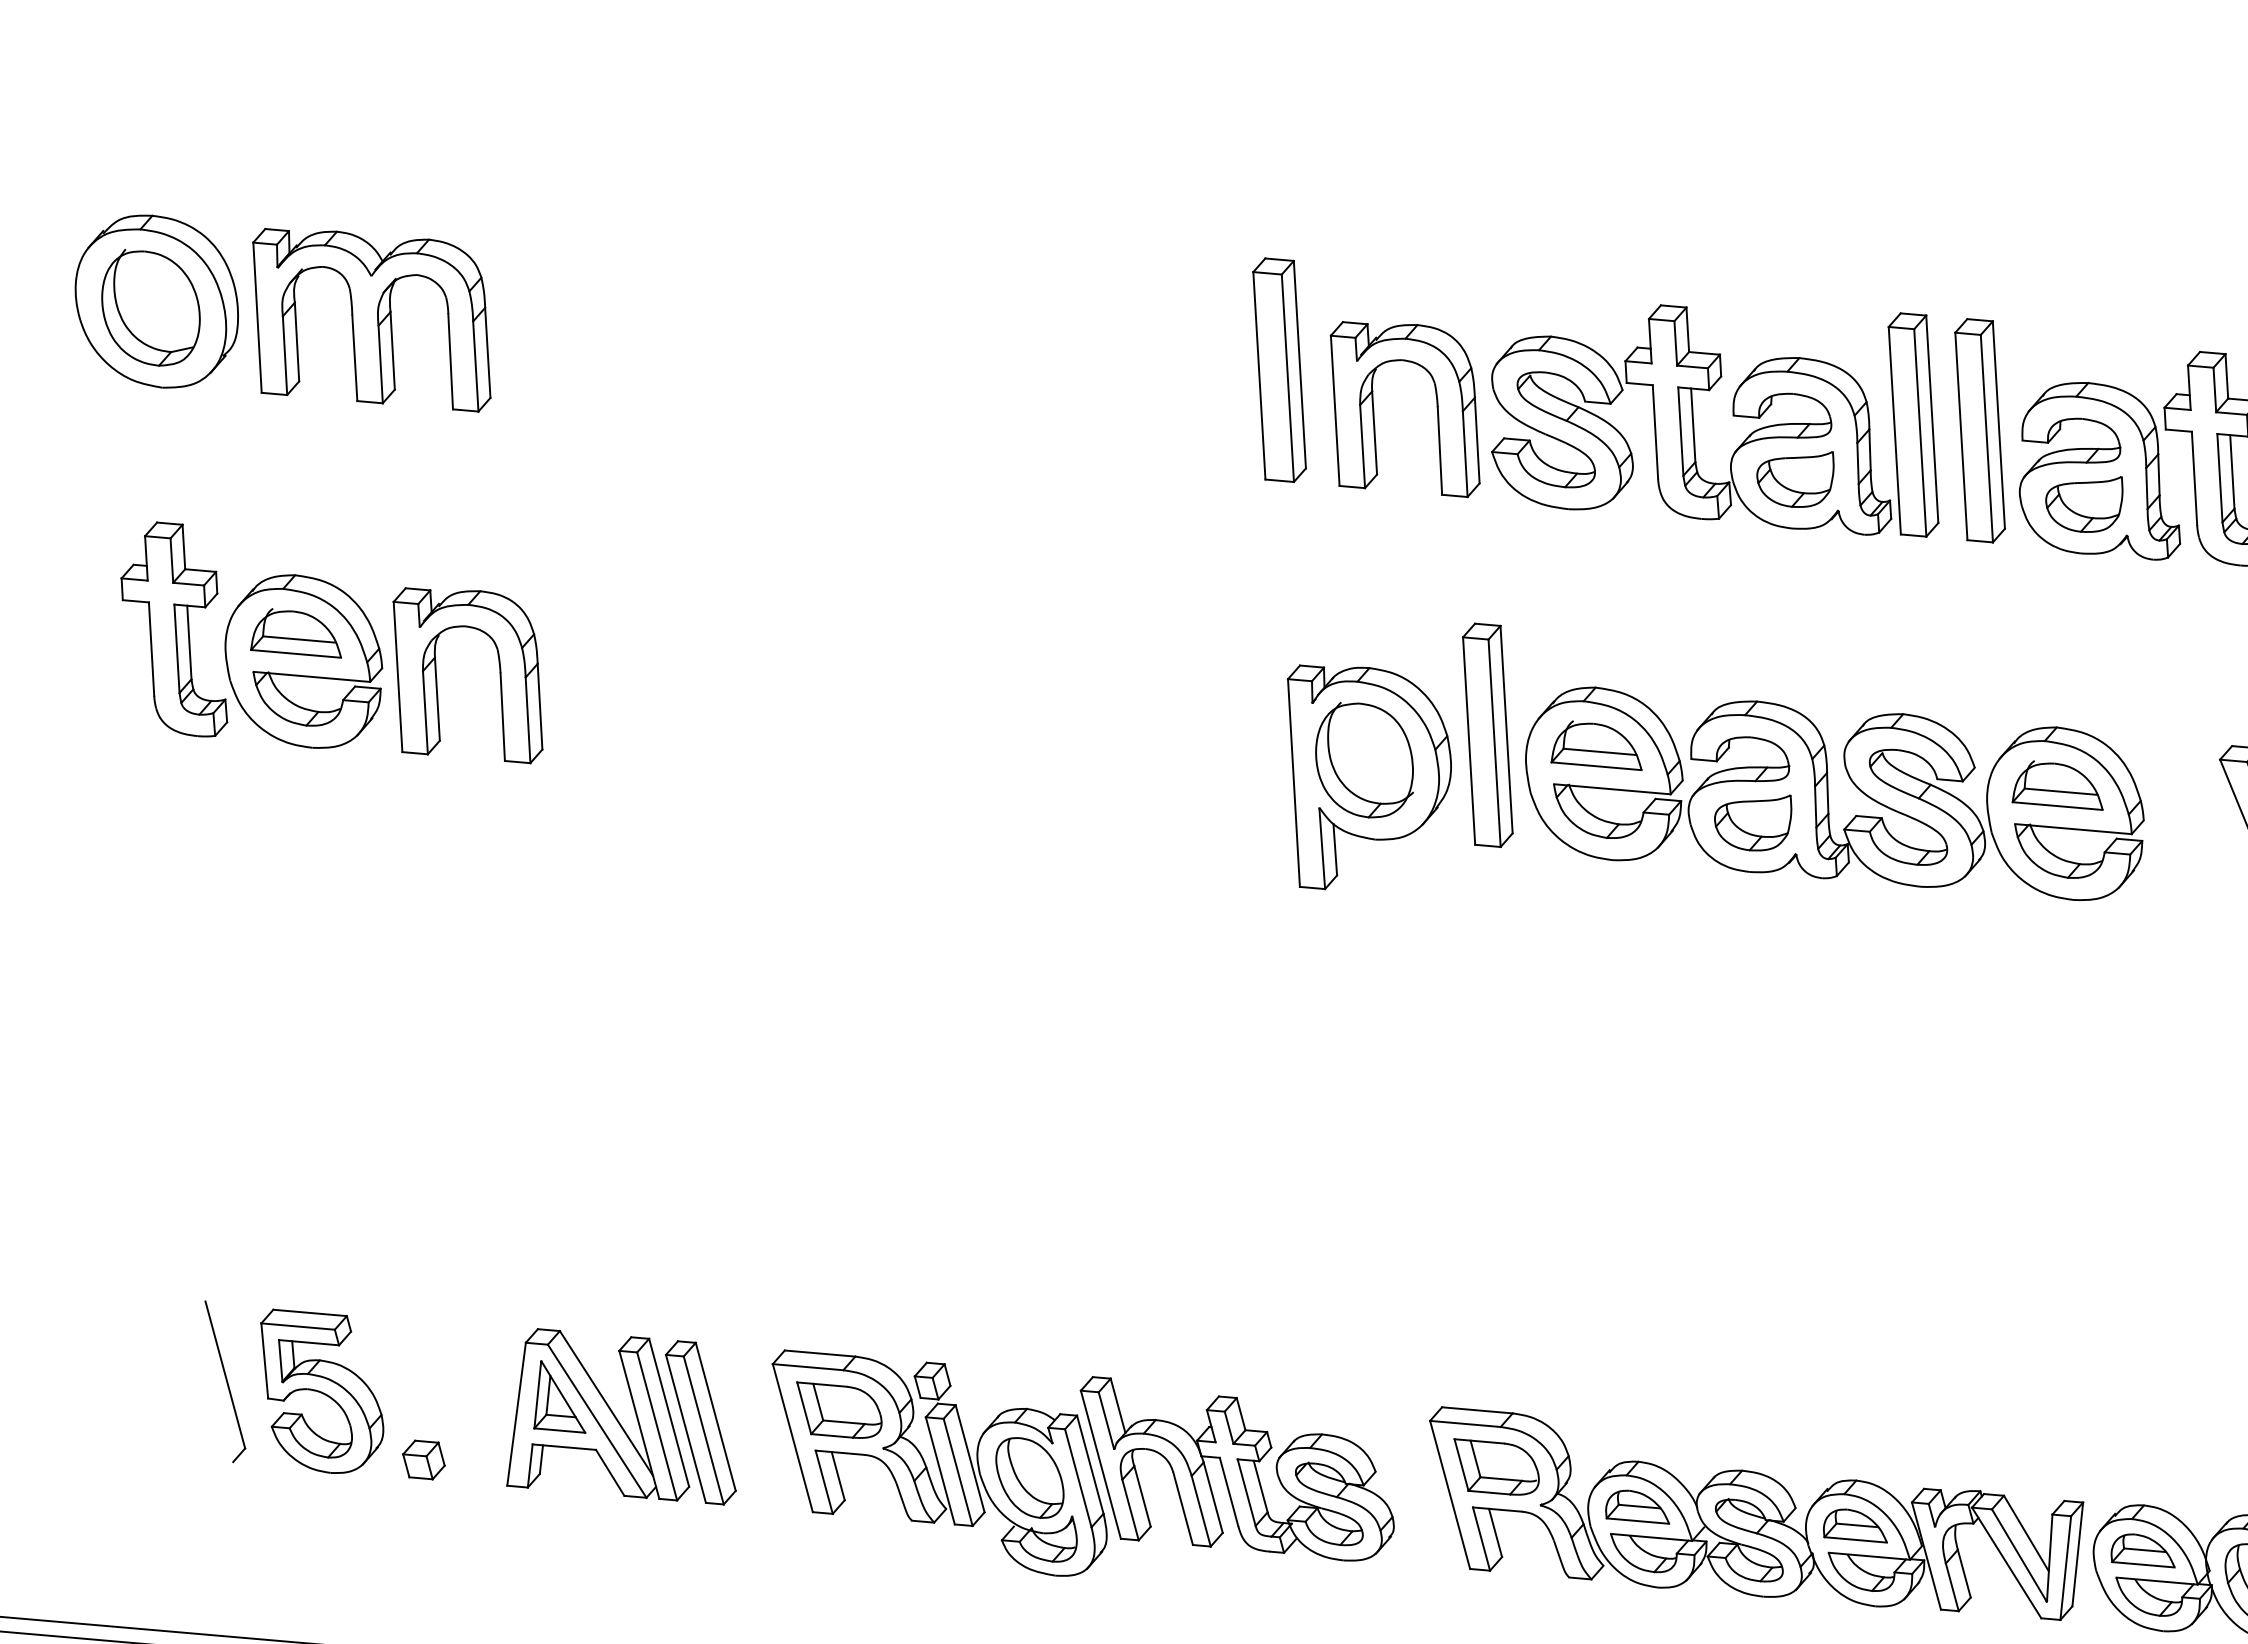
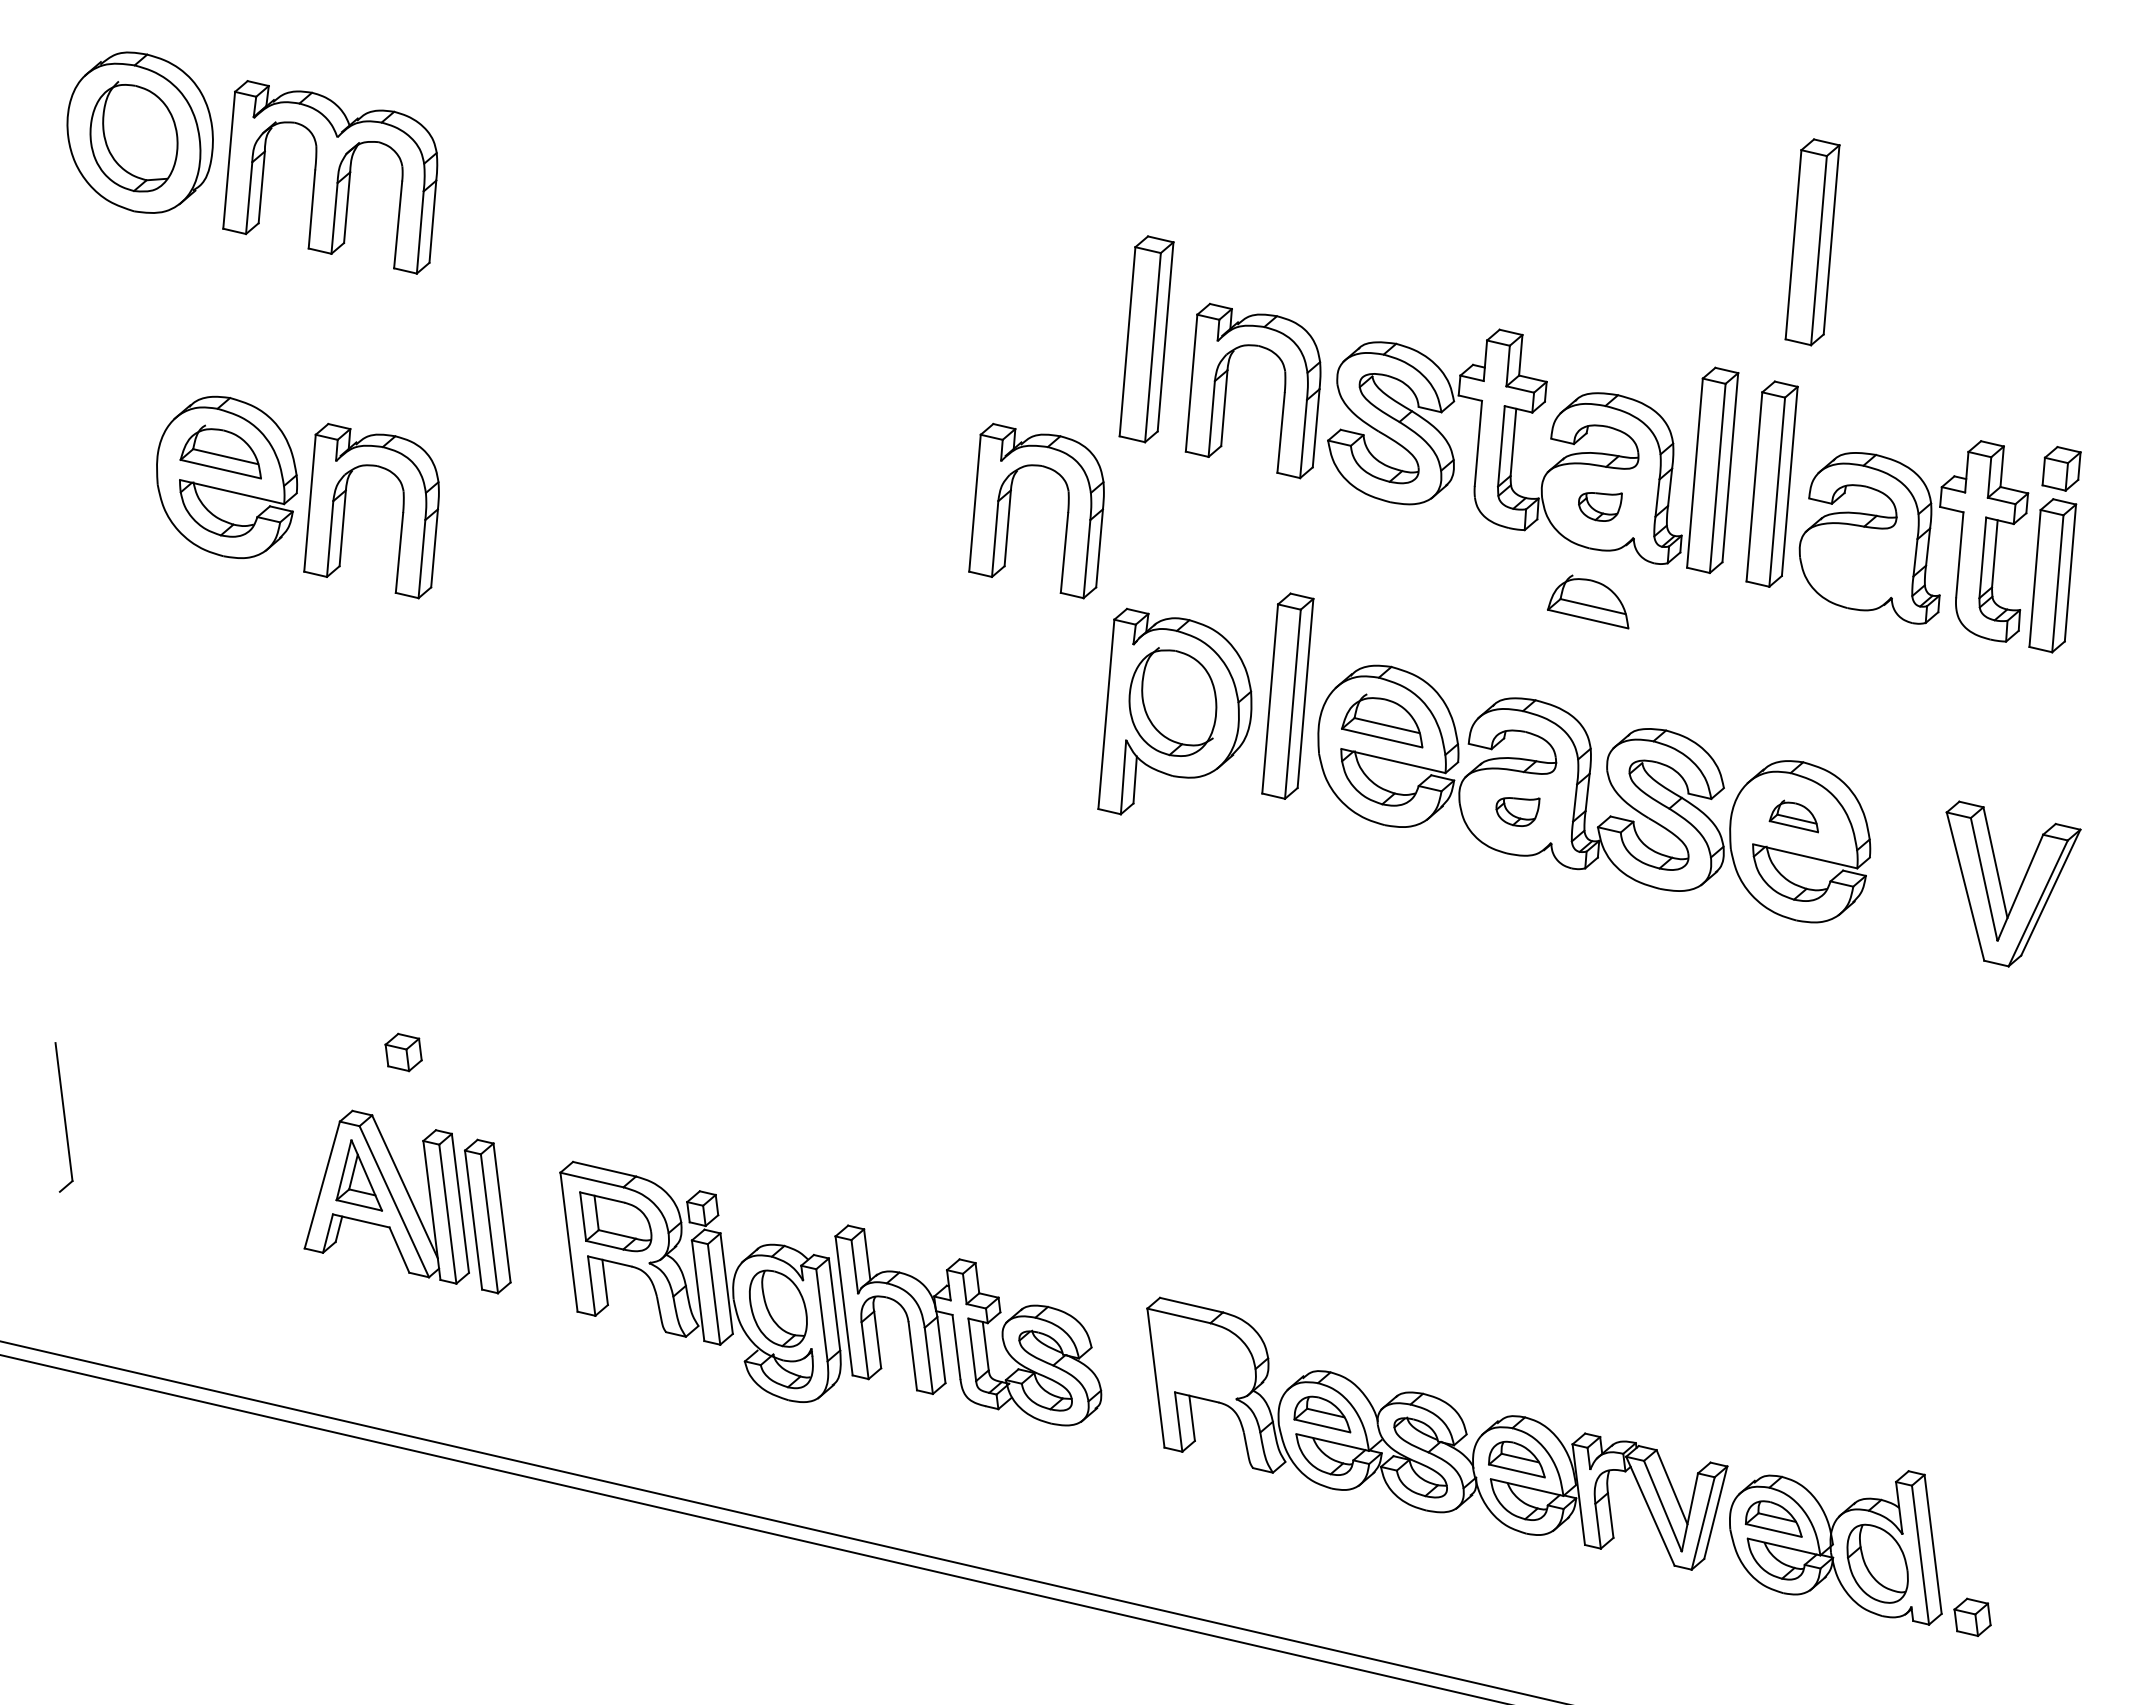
part: (1986, 162) -> (1812, 242), added
part: (1797, 481) -> (1600, 506), size x0.6
part: (2086, 506) -> (1858, 566), removed
part: (1158, 576) -> (1010, 510), added
part: (1799, 586) -> (1588, 601), added
part: (176, 630) -> (115, 432), removed
part: (2054, 787) -> (1793, 816), size x0.6
part: (1754, 824) -> (1517, 811), size x0.6
part: (321, 1389) -> (149, 1137), removed
part: (423, 1460) -> (403, 1052), moved
part: (1497, 1465) -> (1202, 1357), removed

